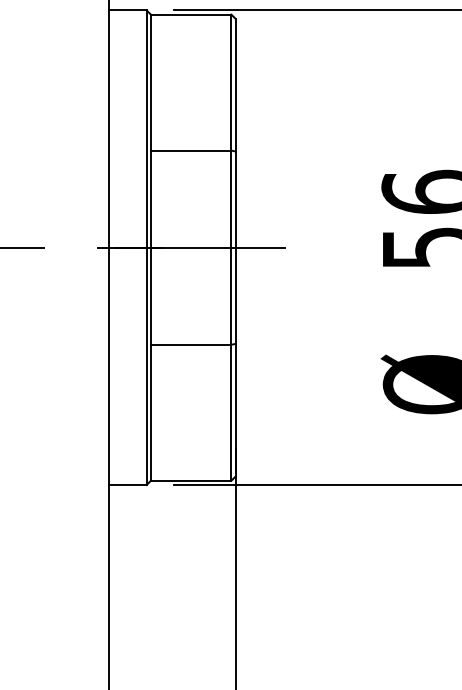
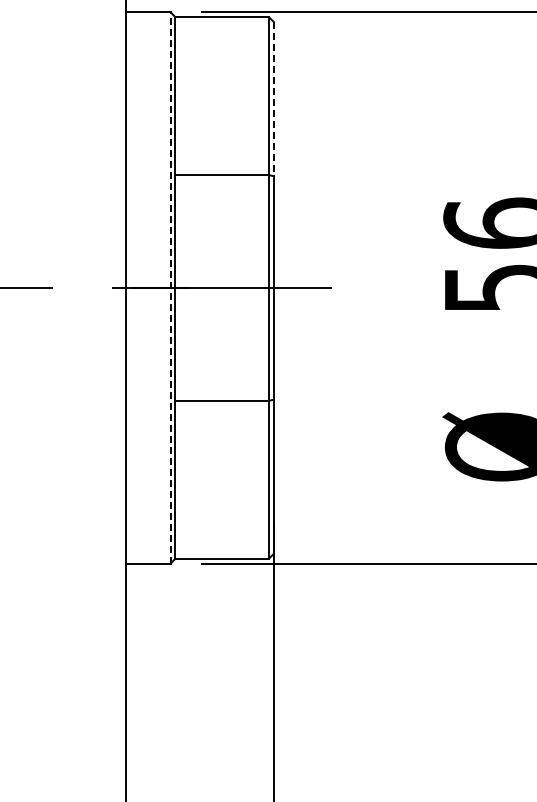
line: (235, 85) -> (273, 99), solid -> dashed
line: (146, 247) -> (170, 287), solid -> dashed

